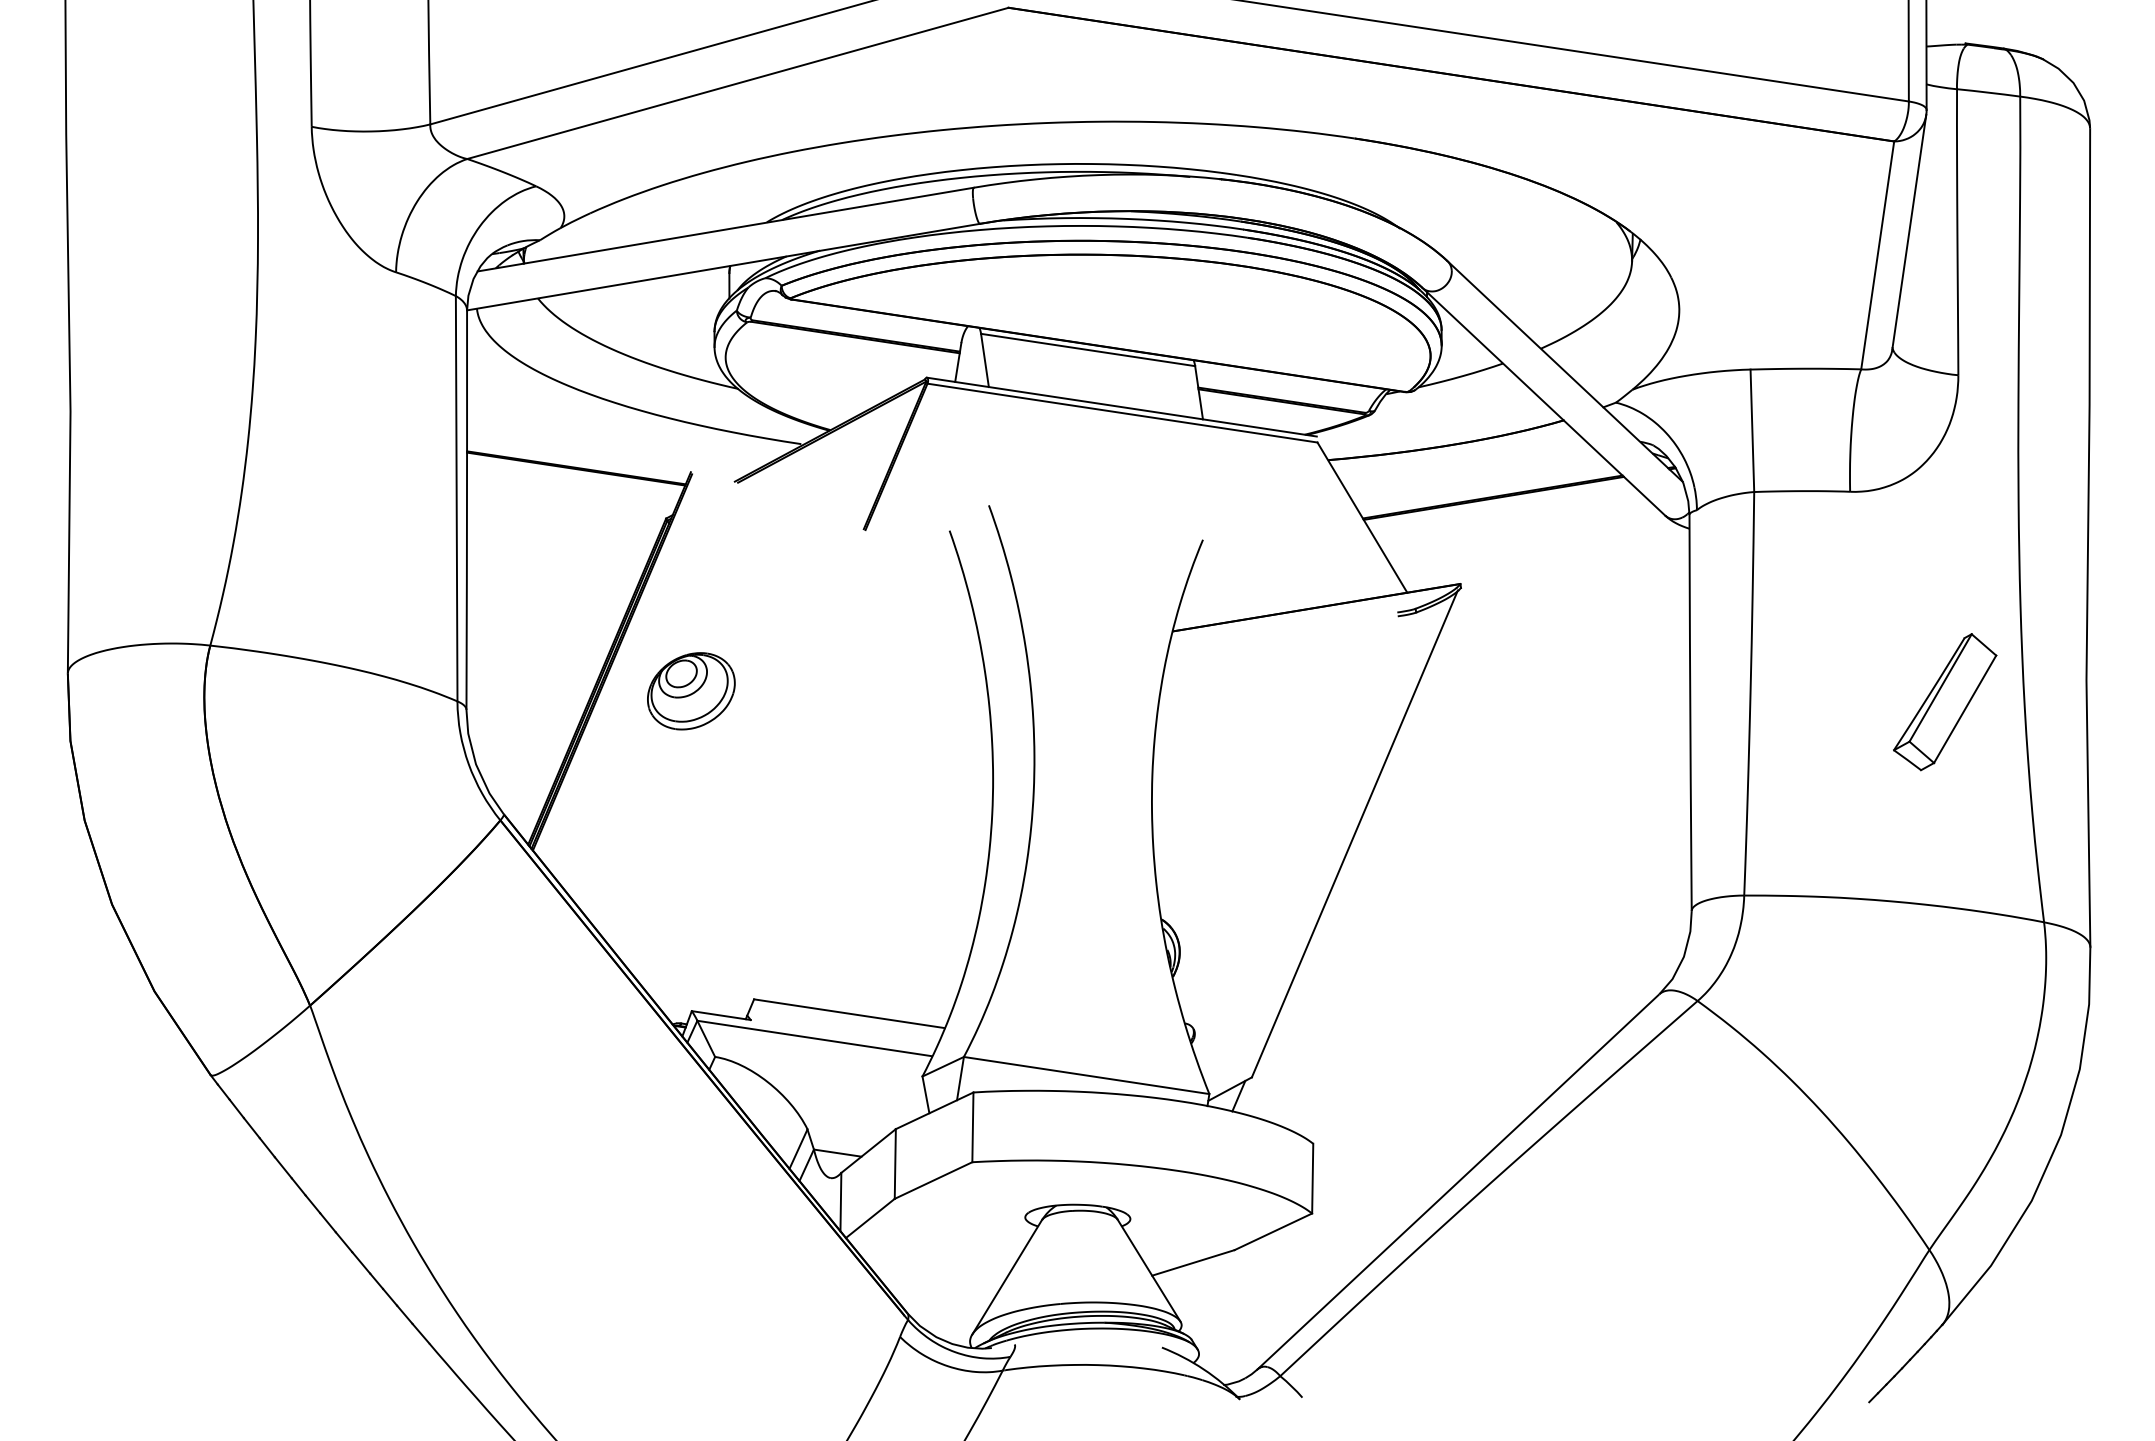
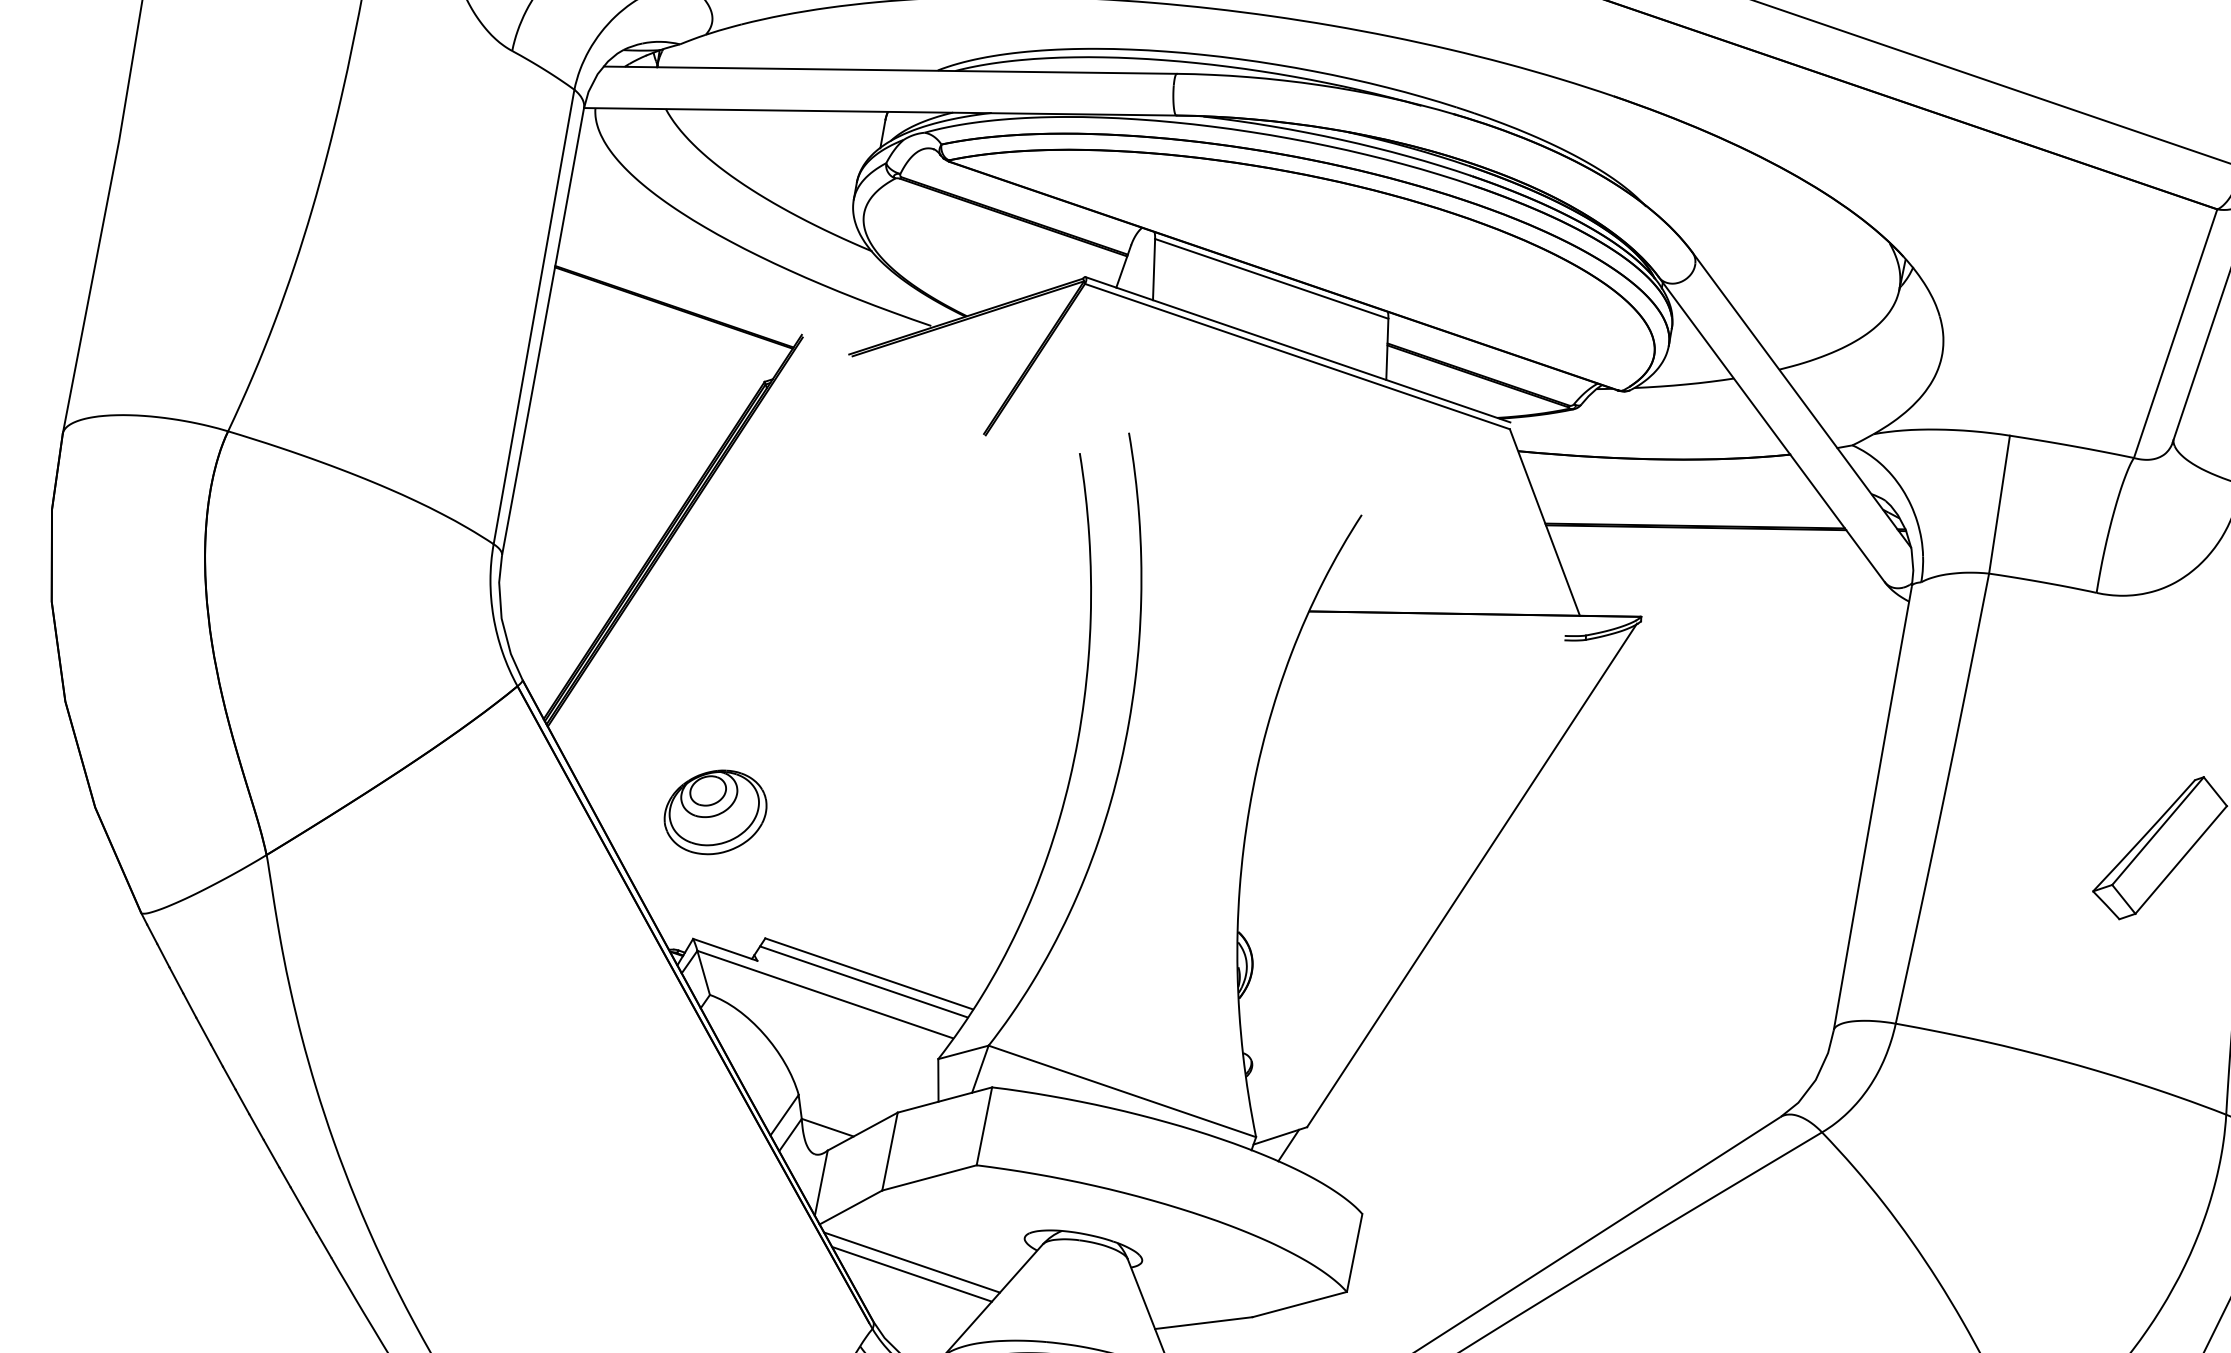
part: (691, 691) -> (715, 812), moved
line: (845, 1021) -> (863, 981), added
line: (931, 1256) -> (911, 1262), added
line: (933, 1266) -> (911, 1274), added

